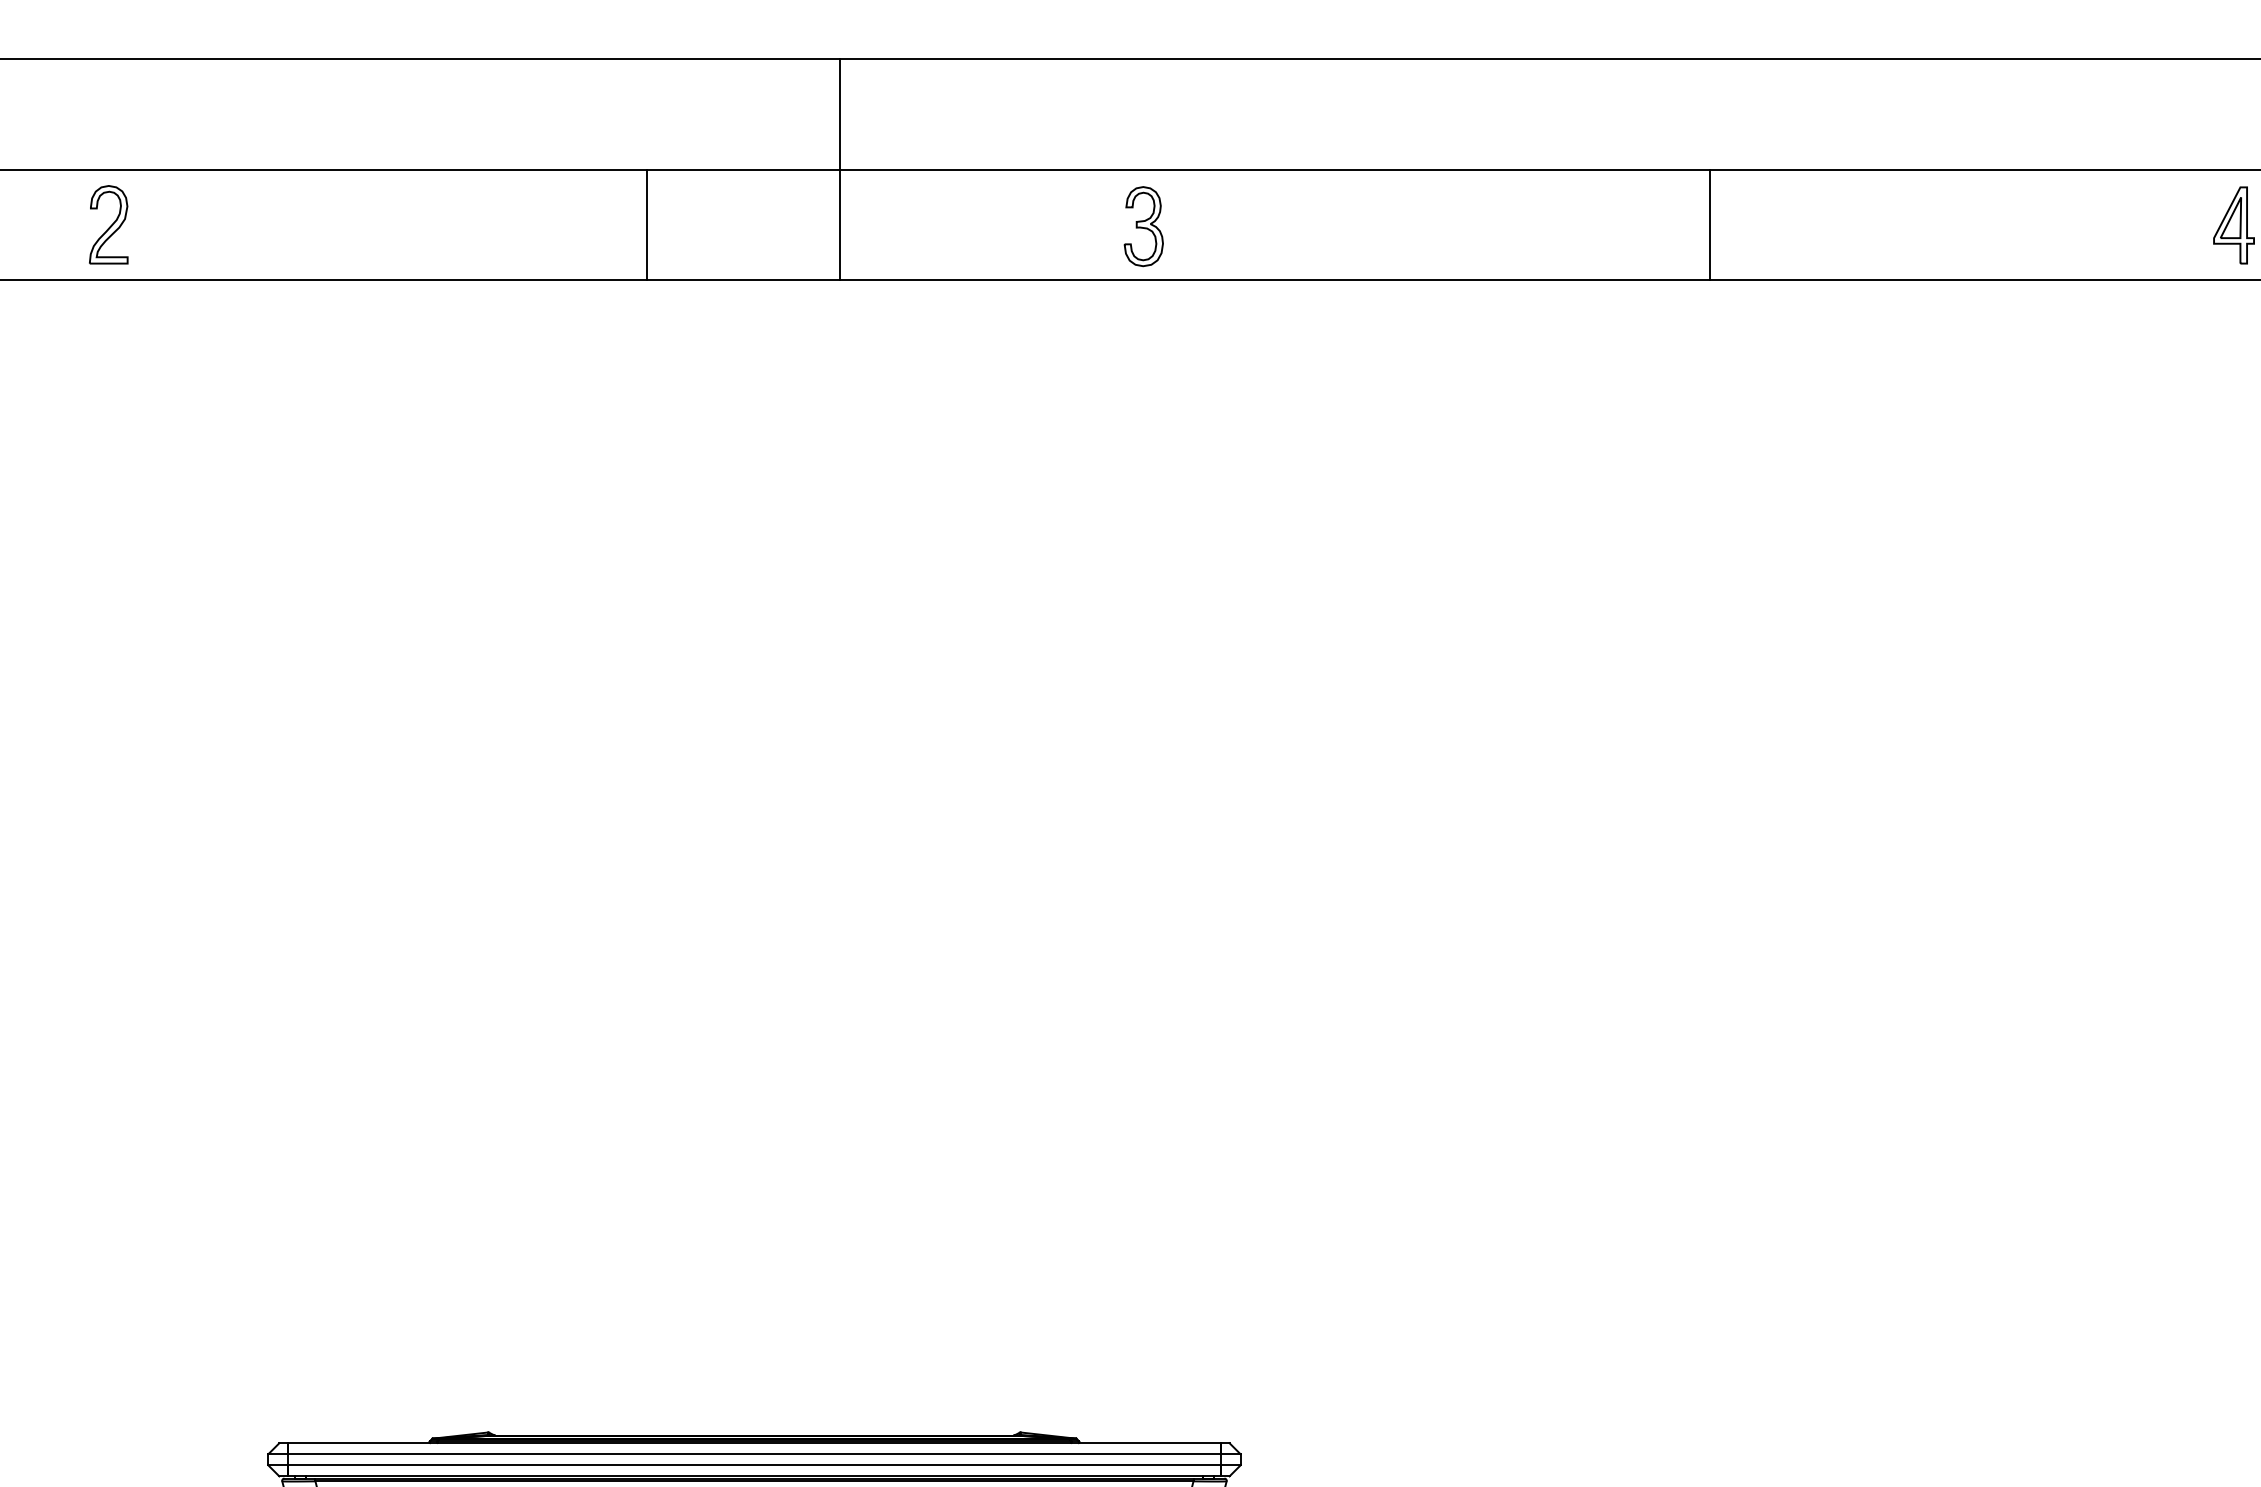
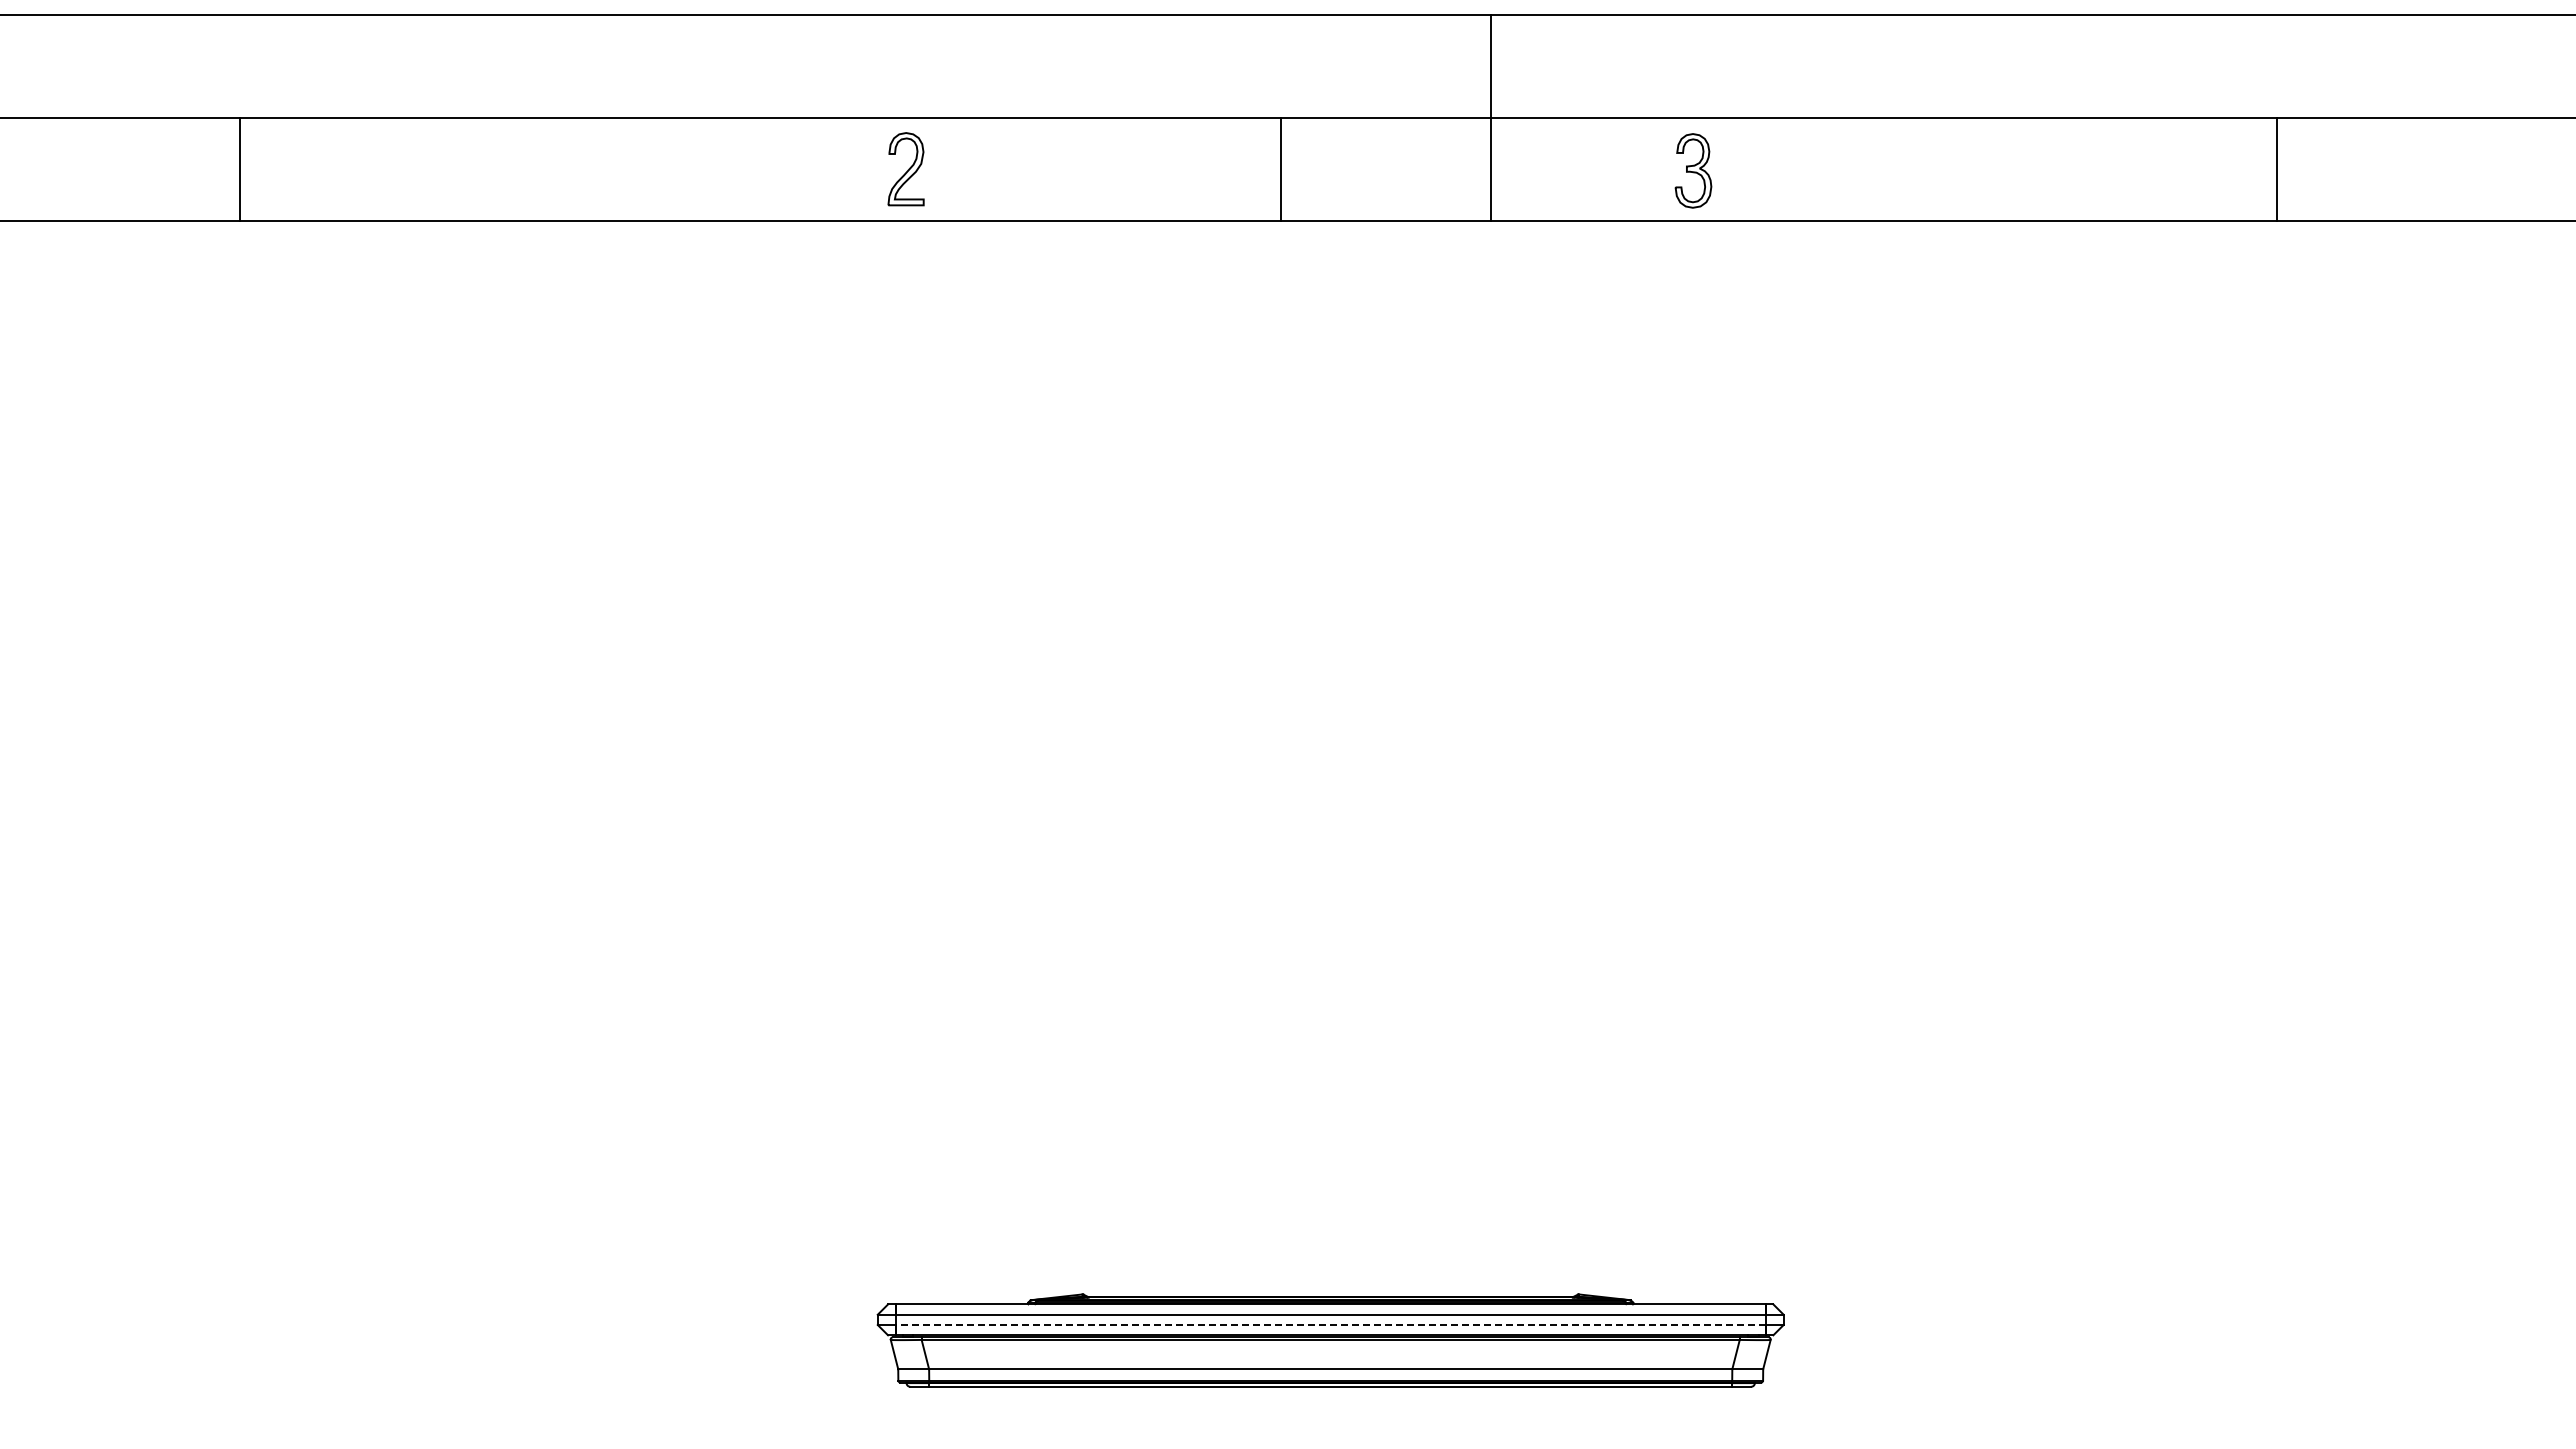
line: (840, 169) -> (1490, 117), moved
line: (646, 224) -> (1280, 168), moved
line: (1710, 224) -> (2277, 168), moved
part: (108, 225) -> (905, 169), moved
line: (754, 1465) -> (1330, 1325), solid -> dashed

